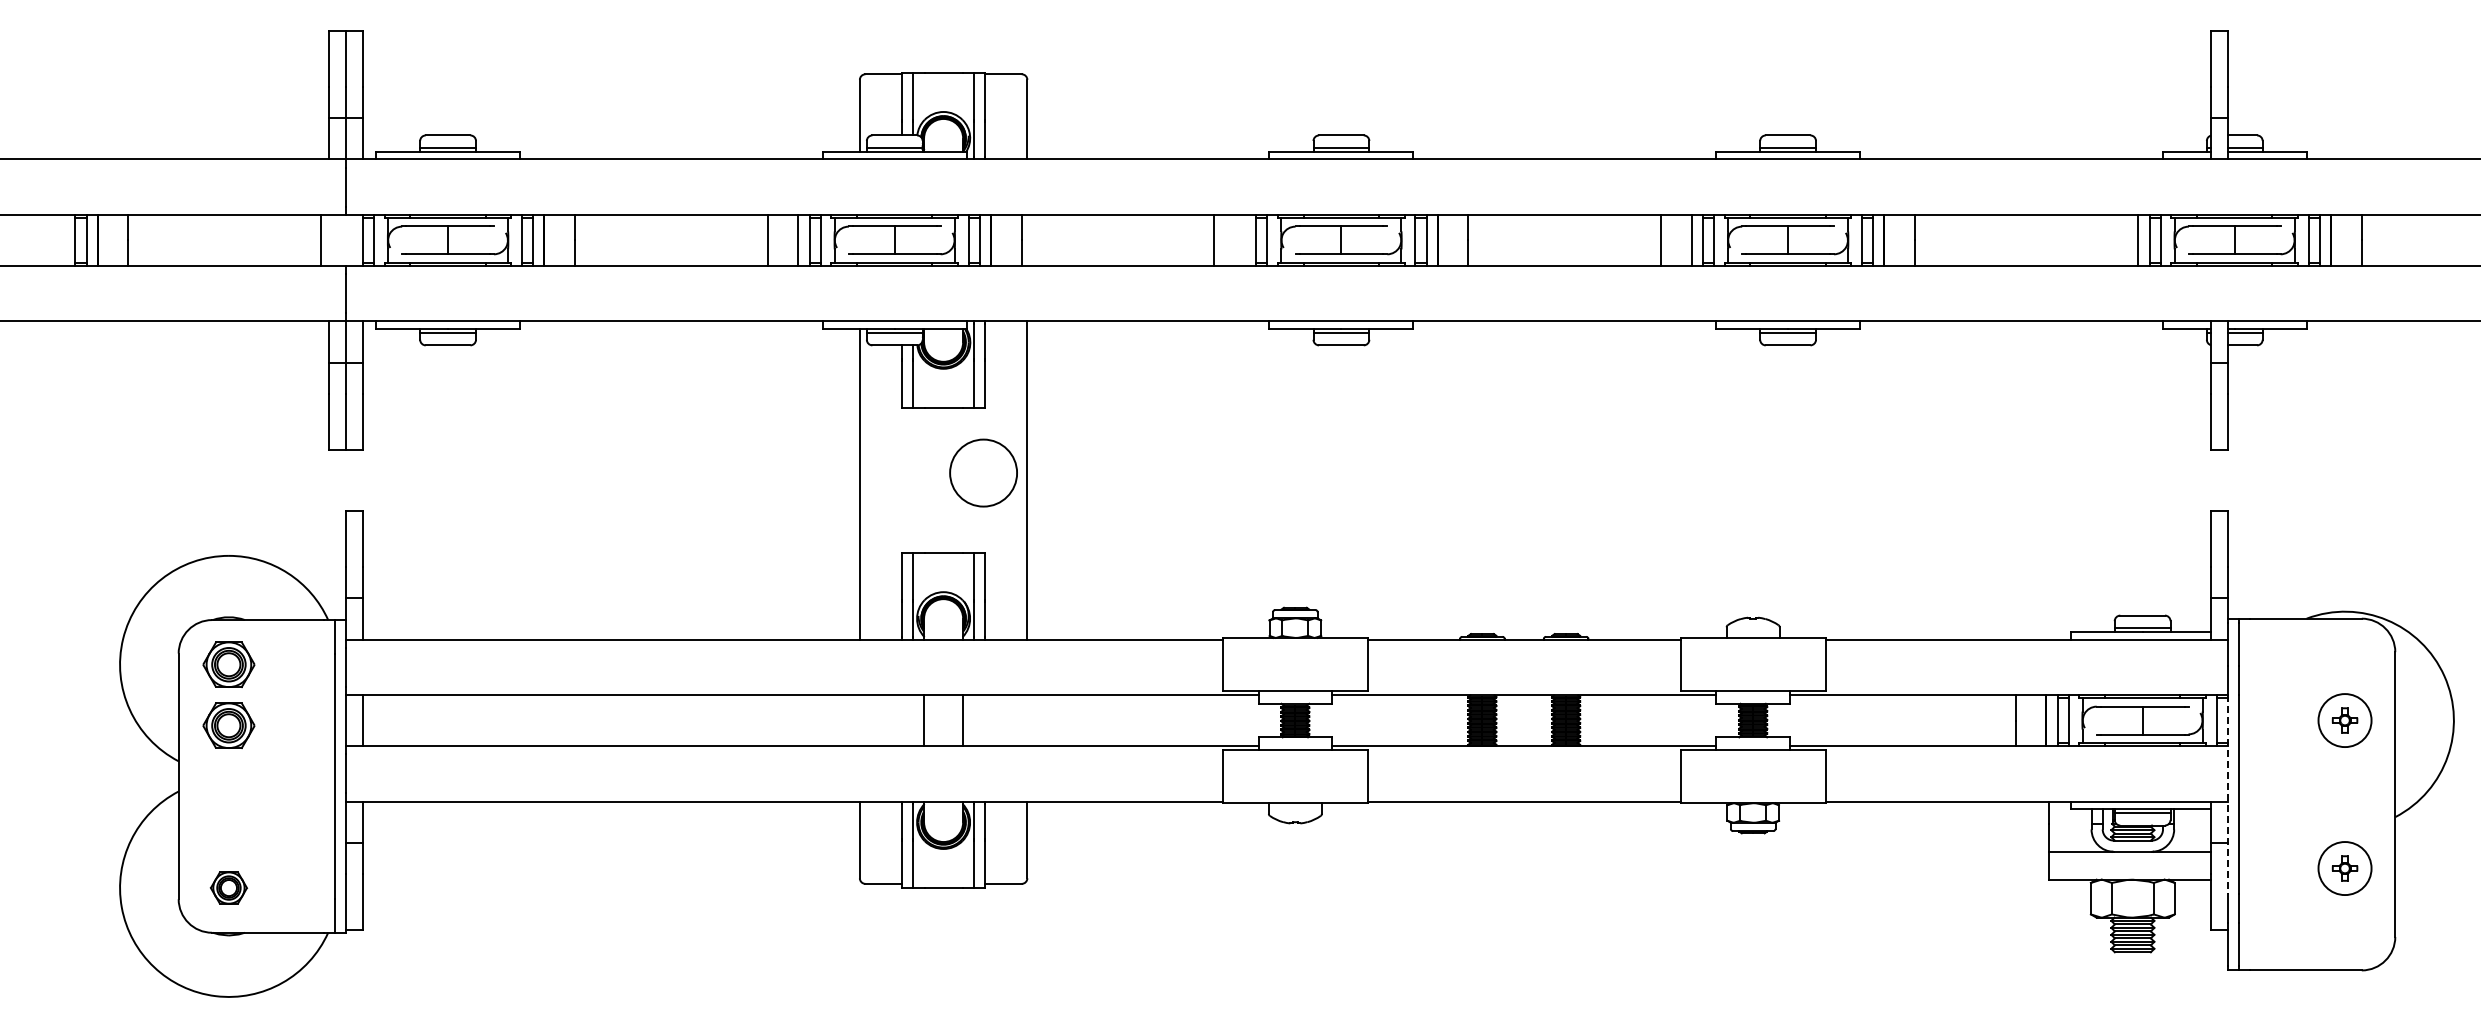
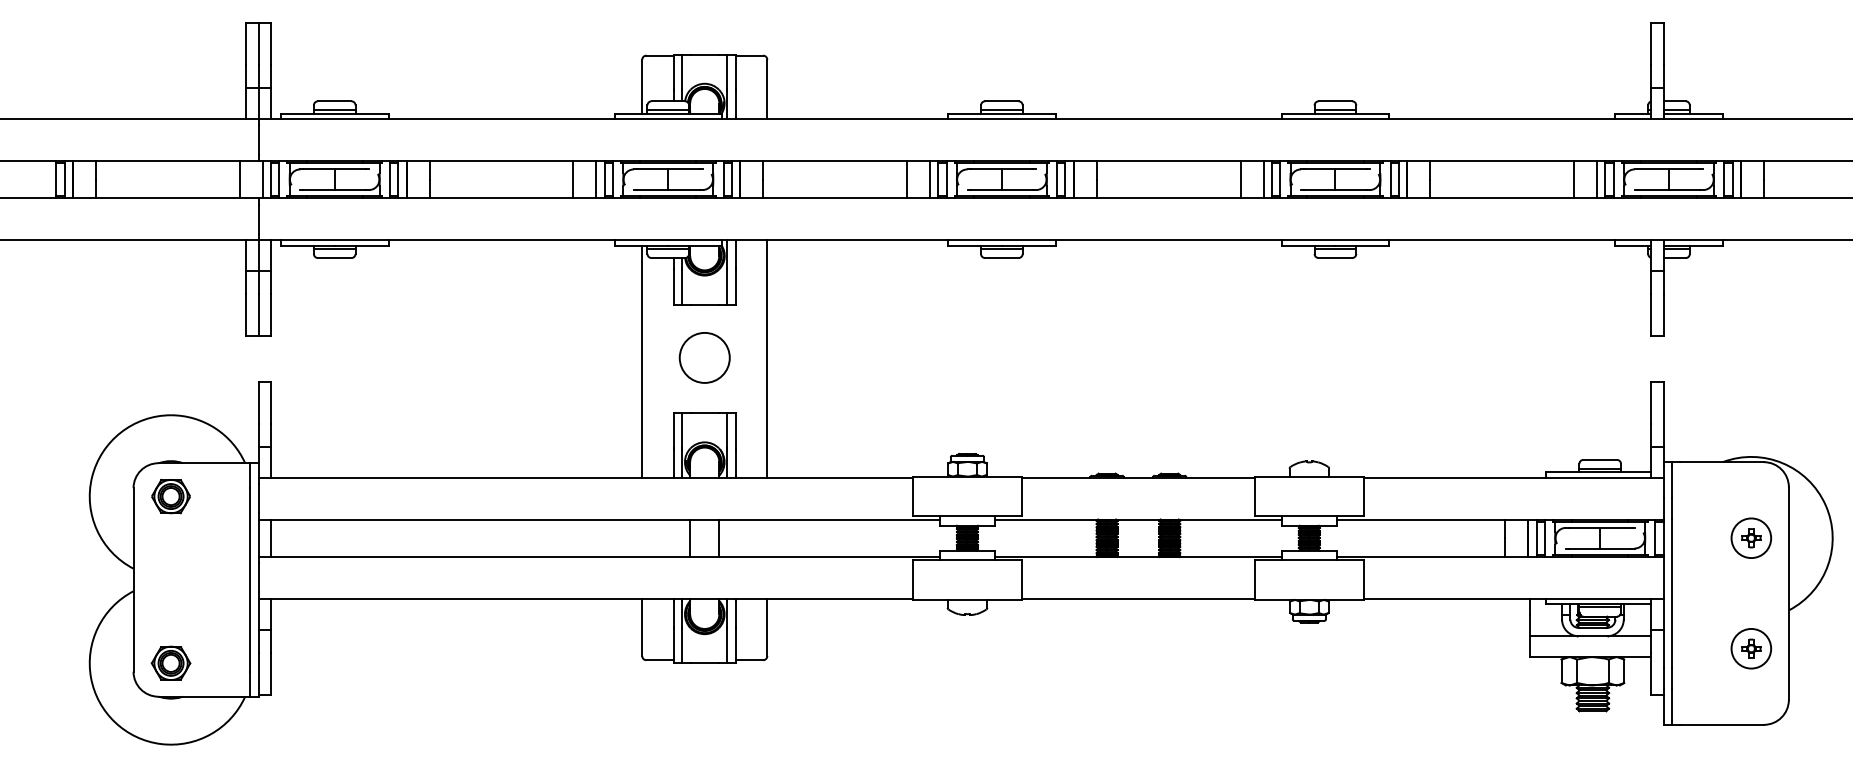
line: (351, 240) -> (262, 179), added
line: (1245, 240) -> (930, 179), added
line: (2107, 240) -> (1573, 179), added
circle: (983, 472) -> (704, 357), moved
part: (228, 725) -> (170, 541), removed
line: (2227, 794) -> (1663, 593), dashed -> solid
part: (228, 887) -> (170, 662), size x1.43

